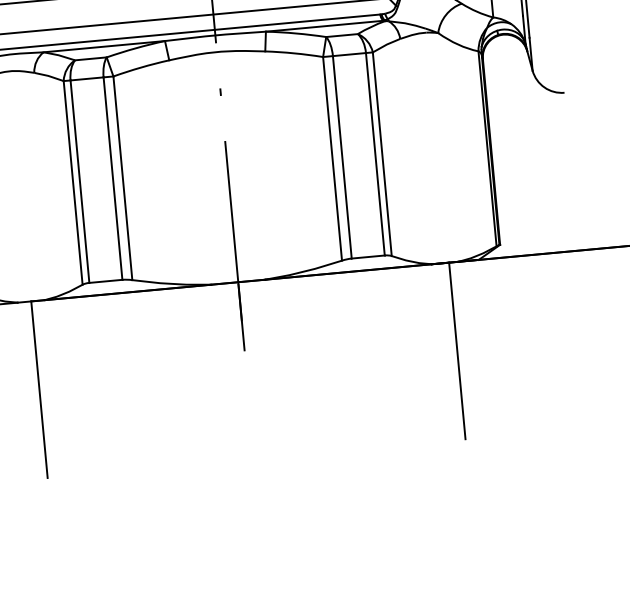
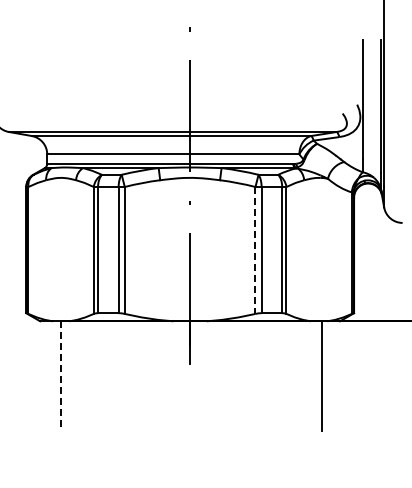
line: (332, 158) -> (255, 250), solid -> dashed
line: (40, 389) -> (61, 376), solid -> dashed

